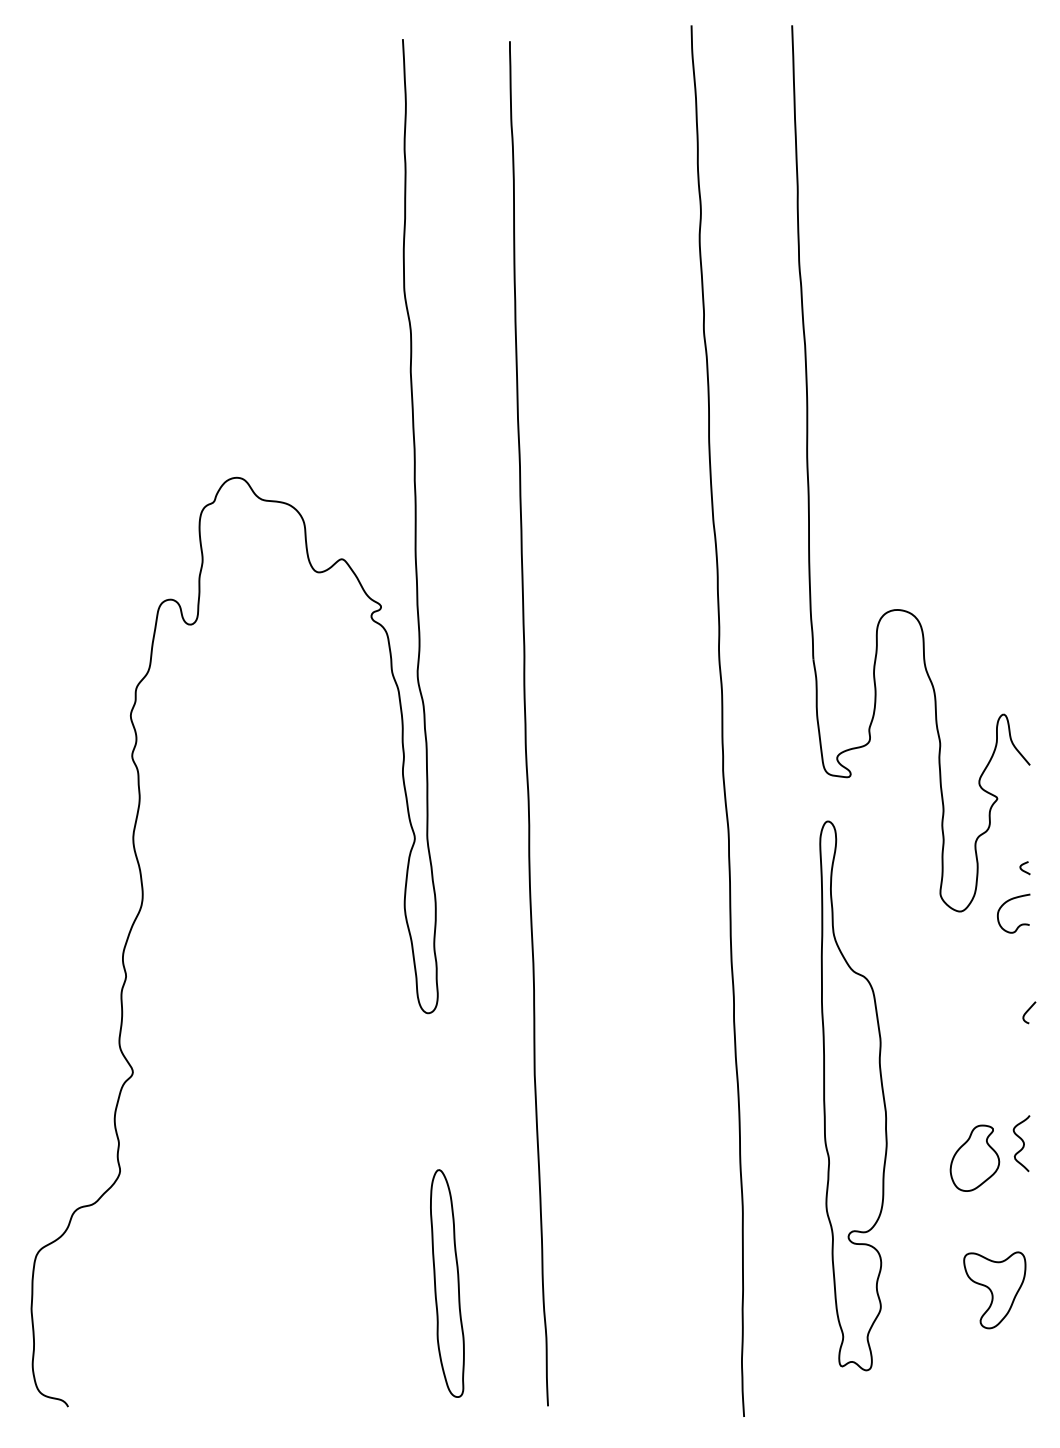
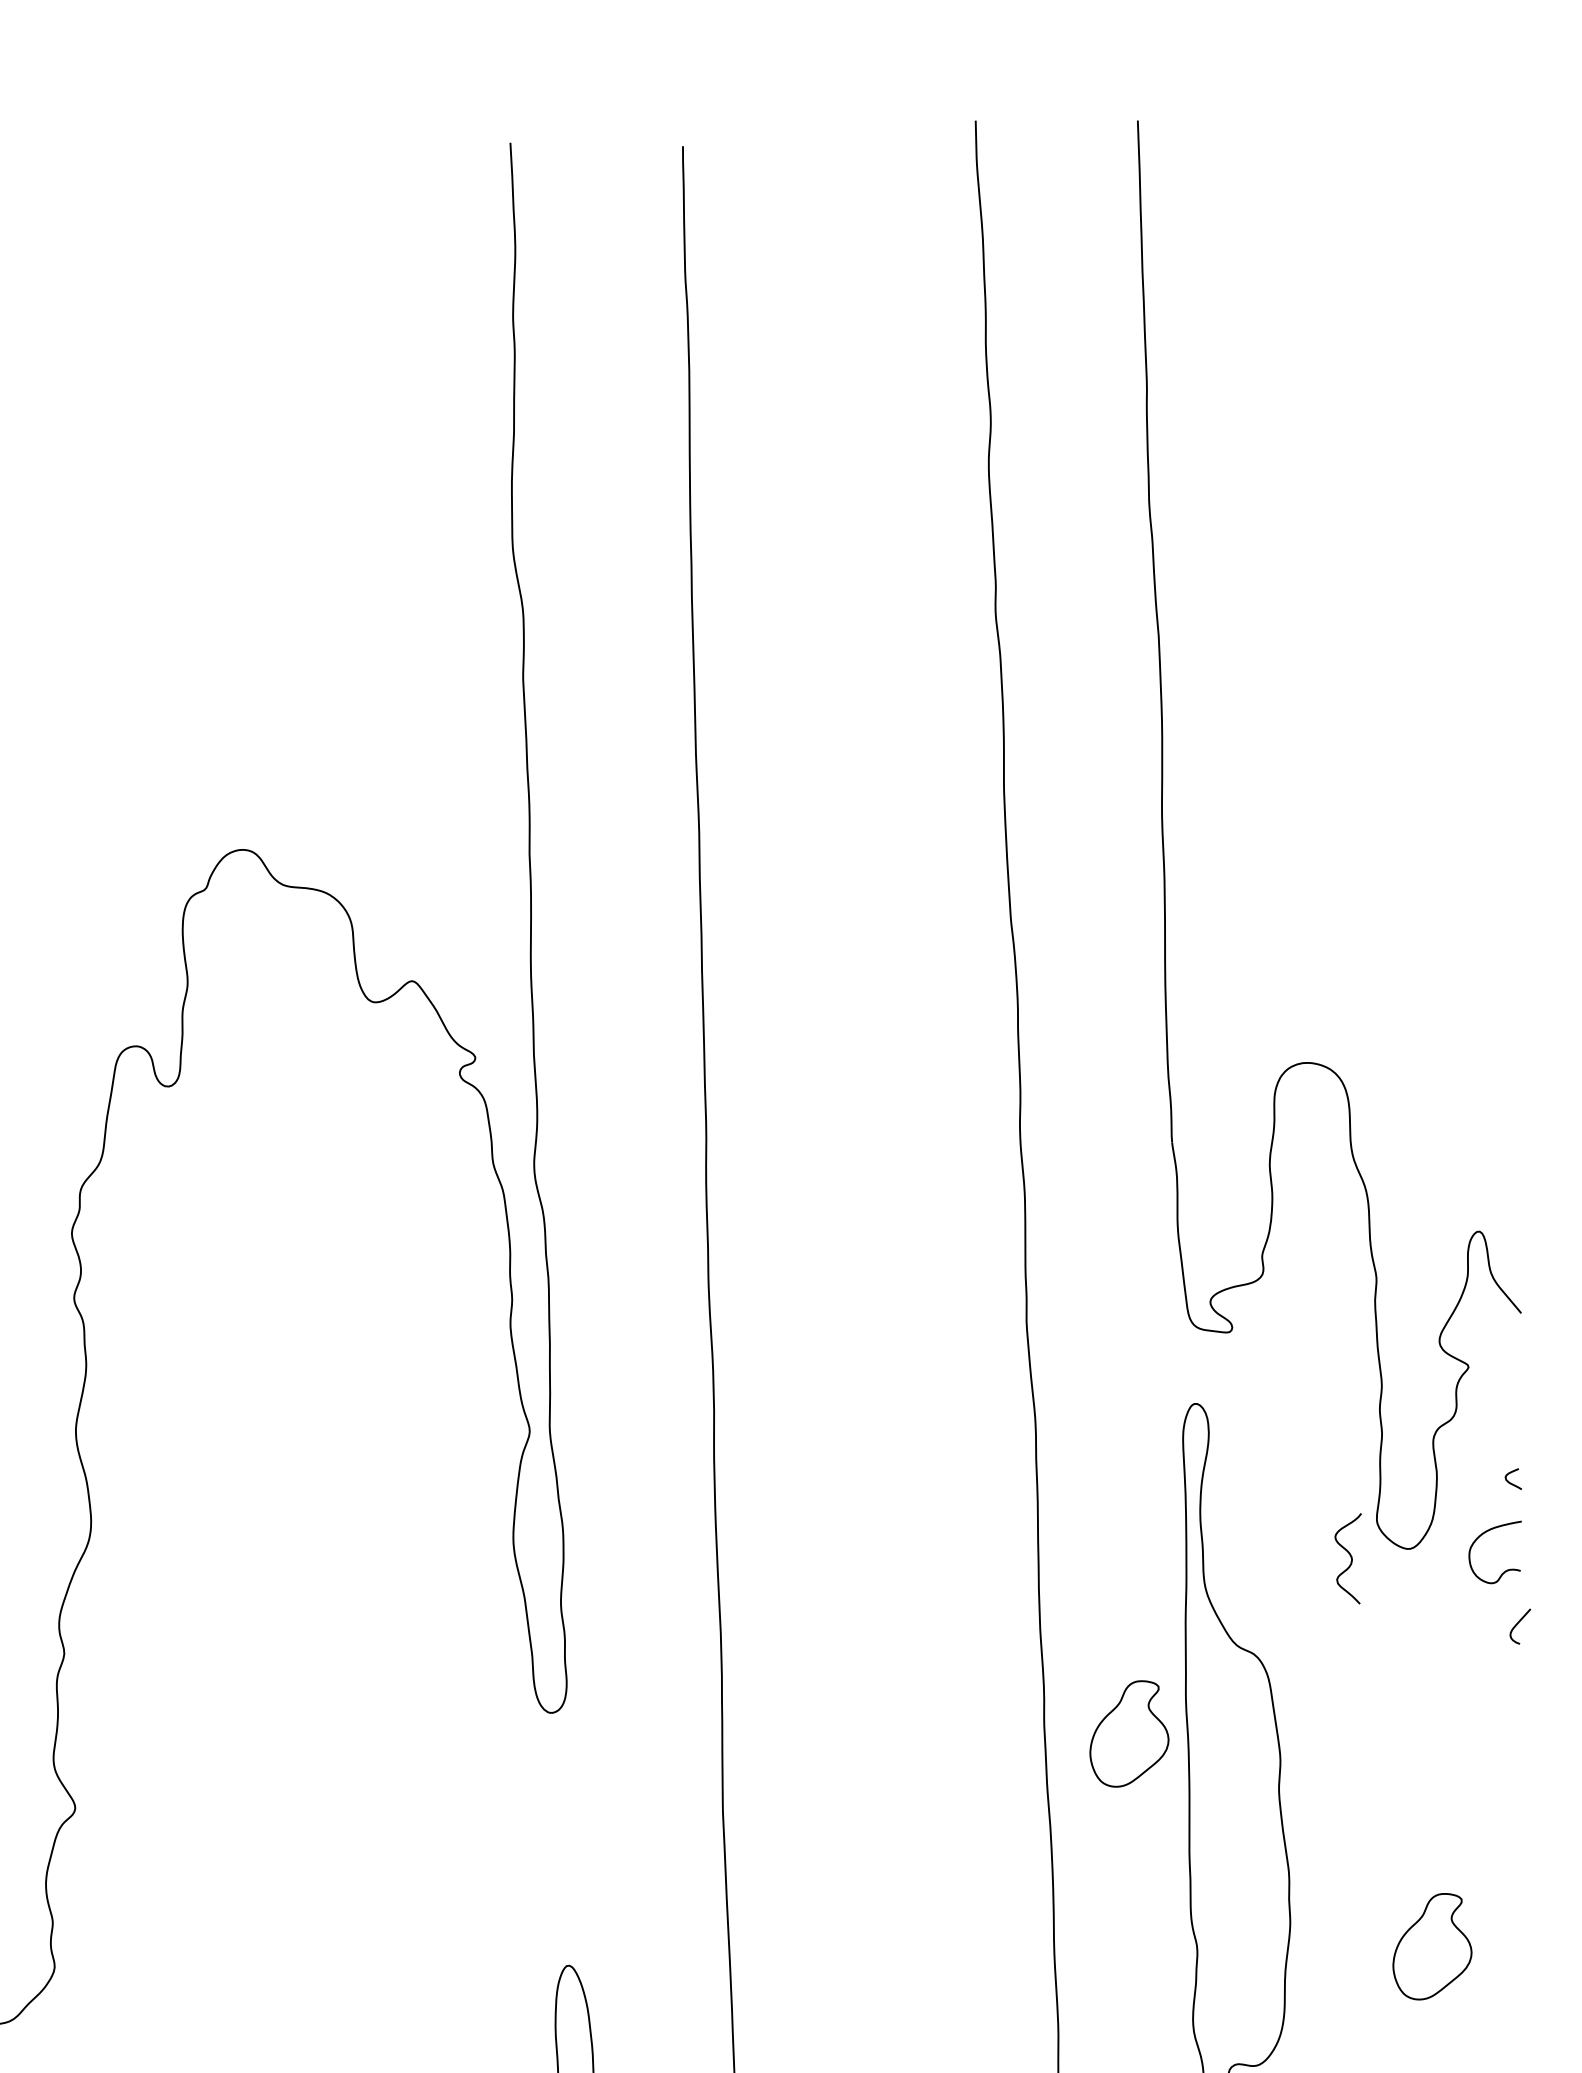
curve: (1028, 1011) -> (1518, 1624), moved
part: (786, 1025) -> (1128, 1732), added
curve: (1022, 1142) -> (1349, 1556), moved

